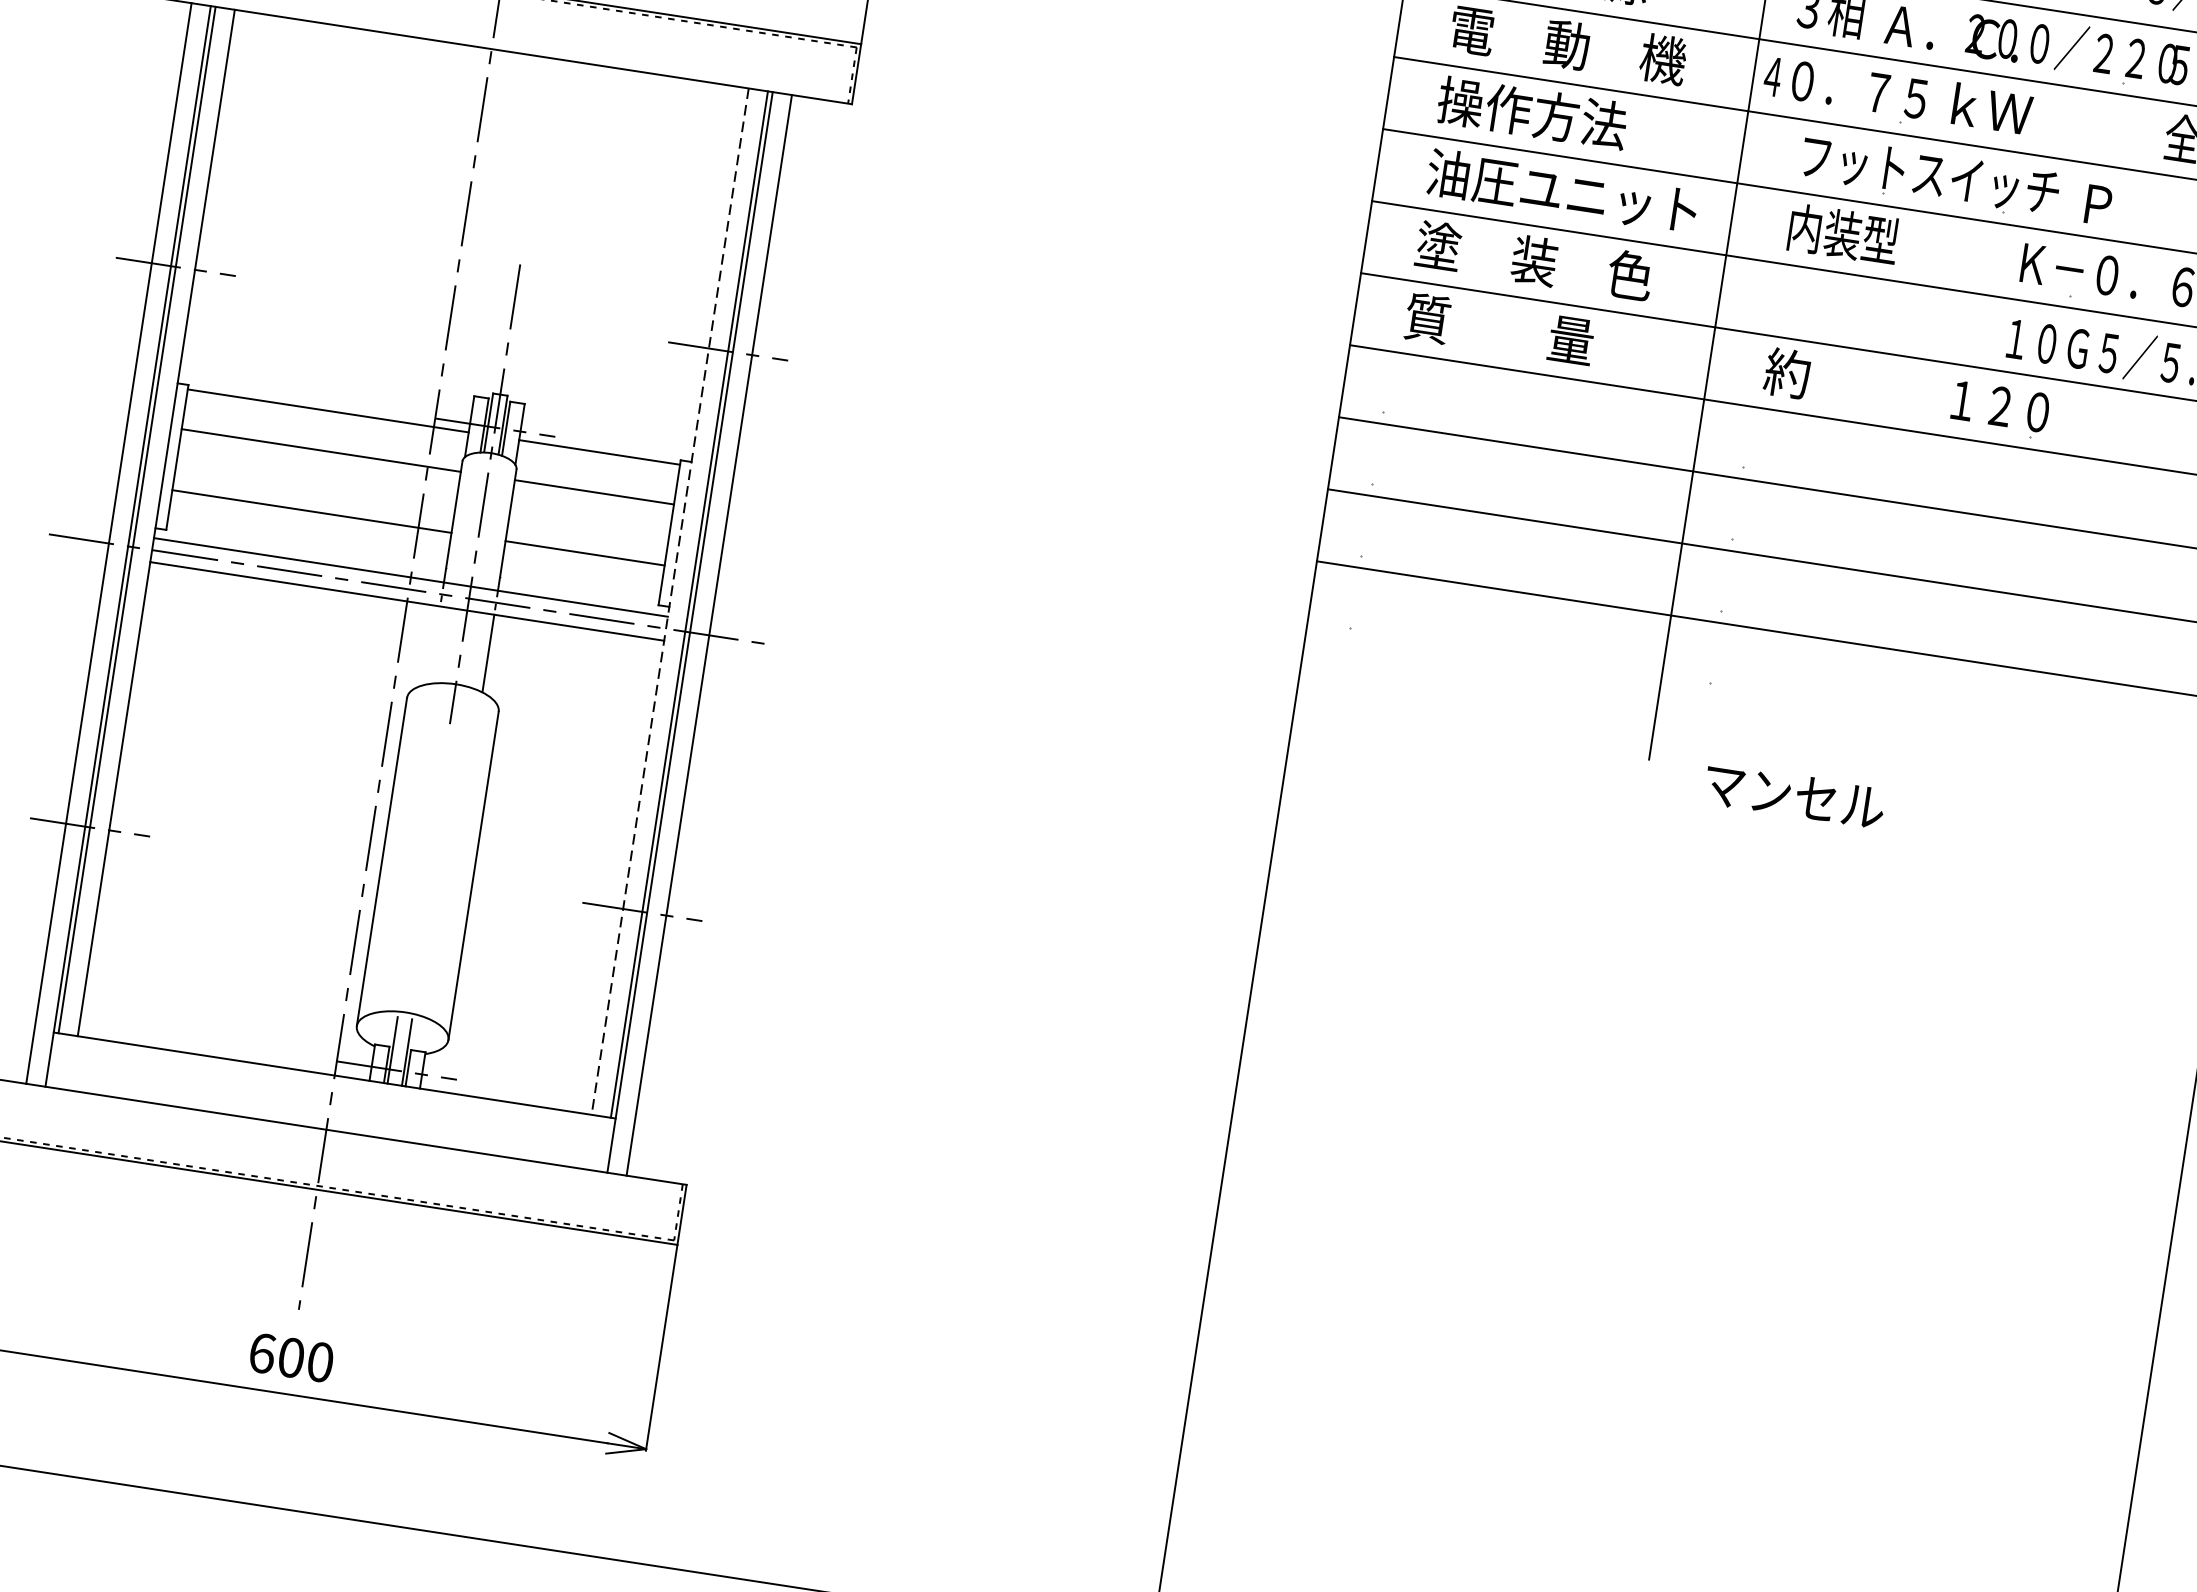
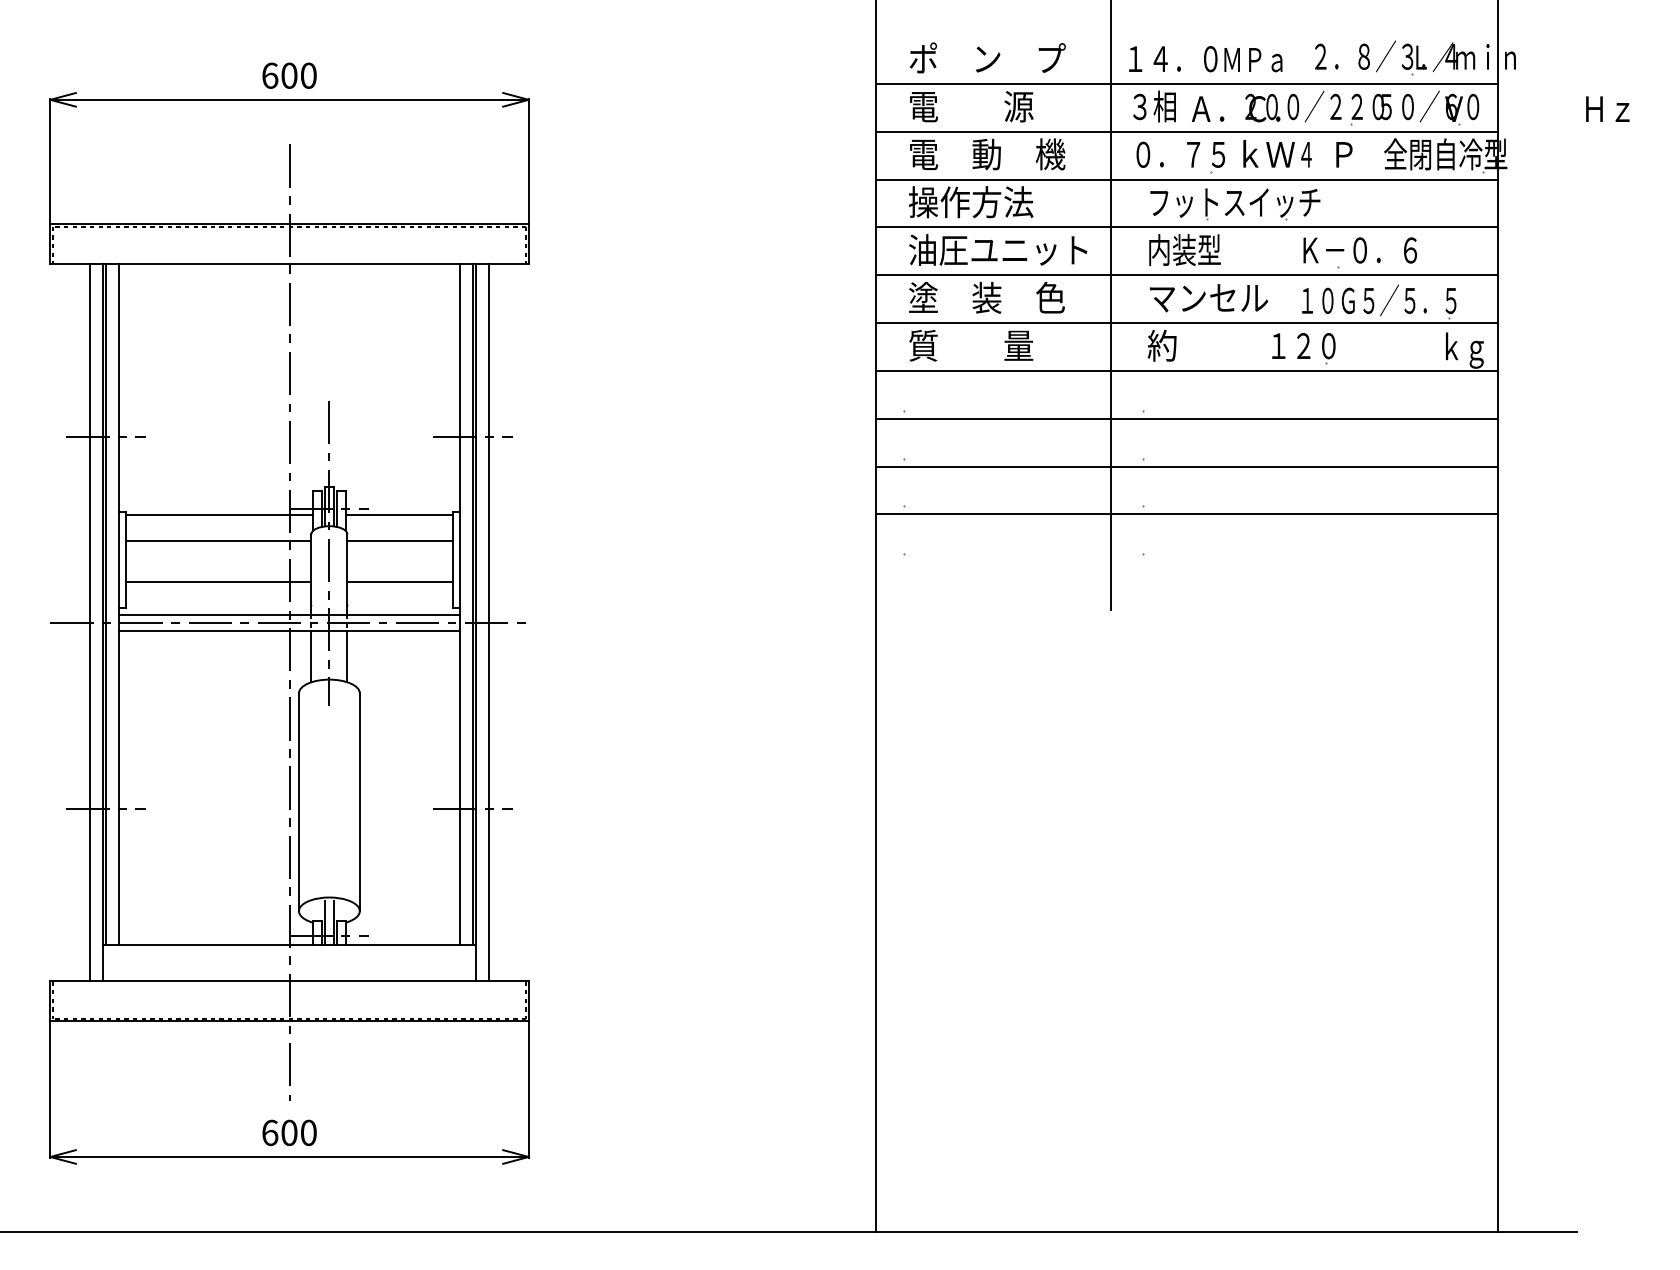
text: (1773, 76) -> (1306, 154), moved
text: (2098, 204) -> (1344, 154), moved
line: (670, 601) -> (460, 604), dashed -> solid
line: (434, 643) -> (311, 655), added
text: (1795, 796) -> (1209, 298), moved

